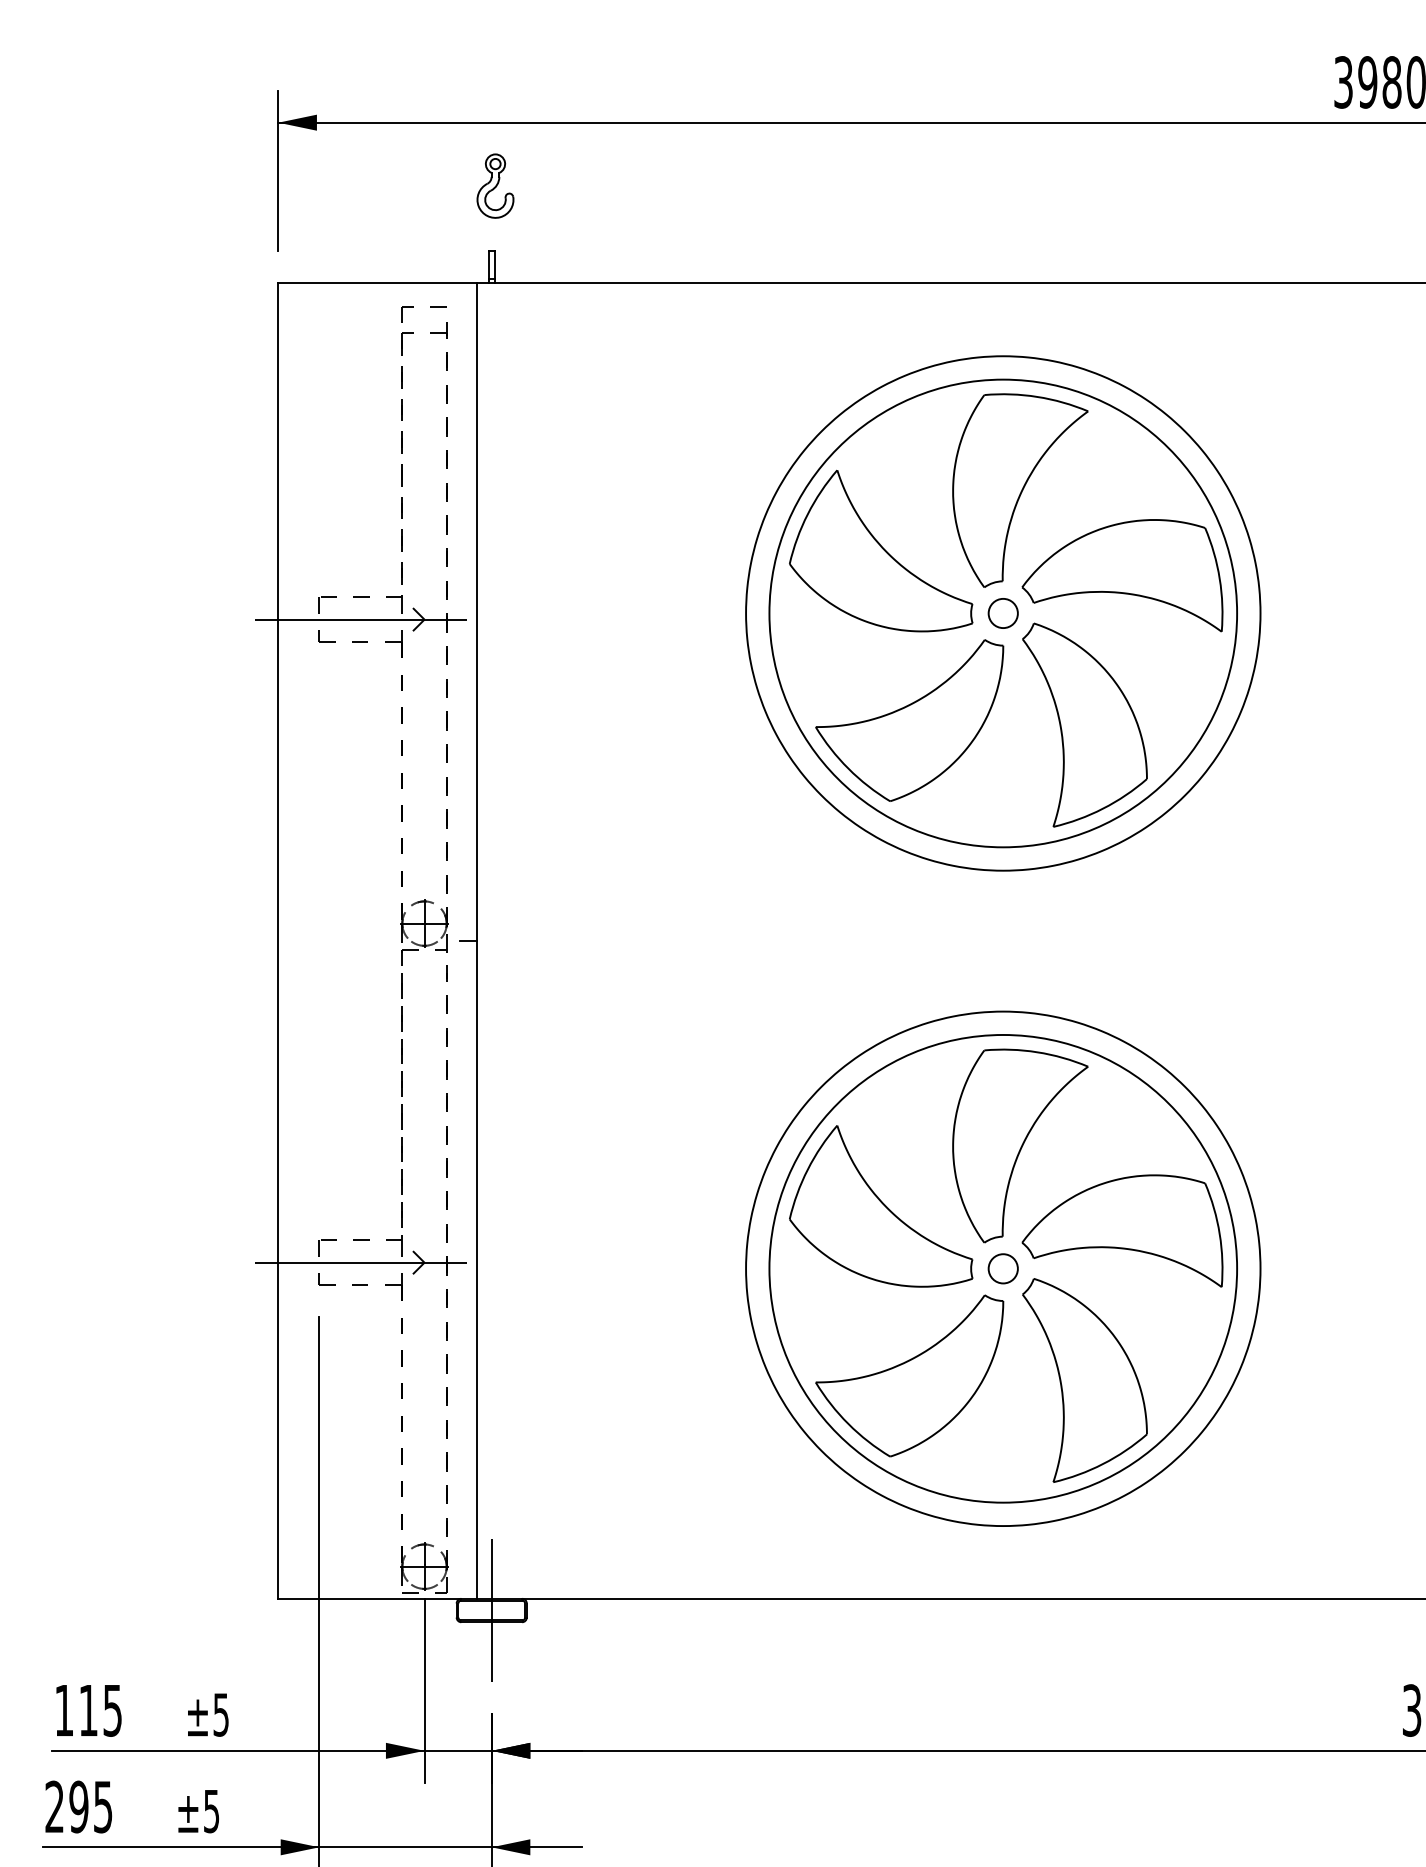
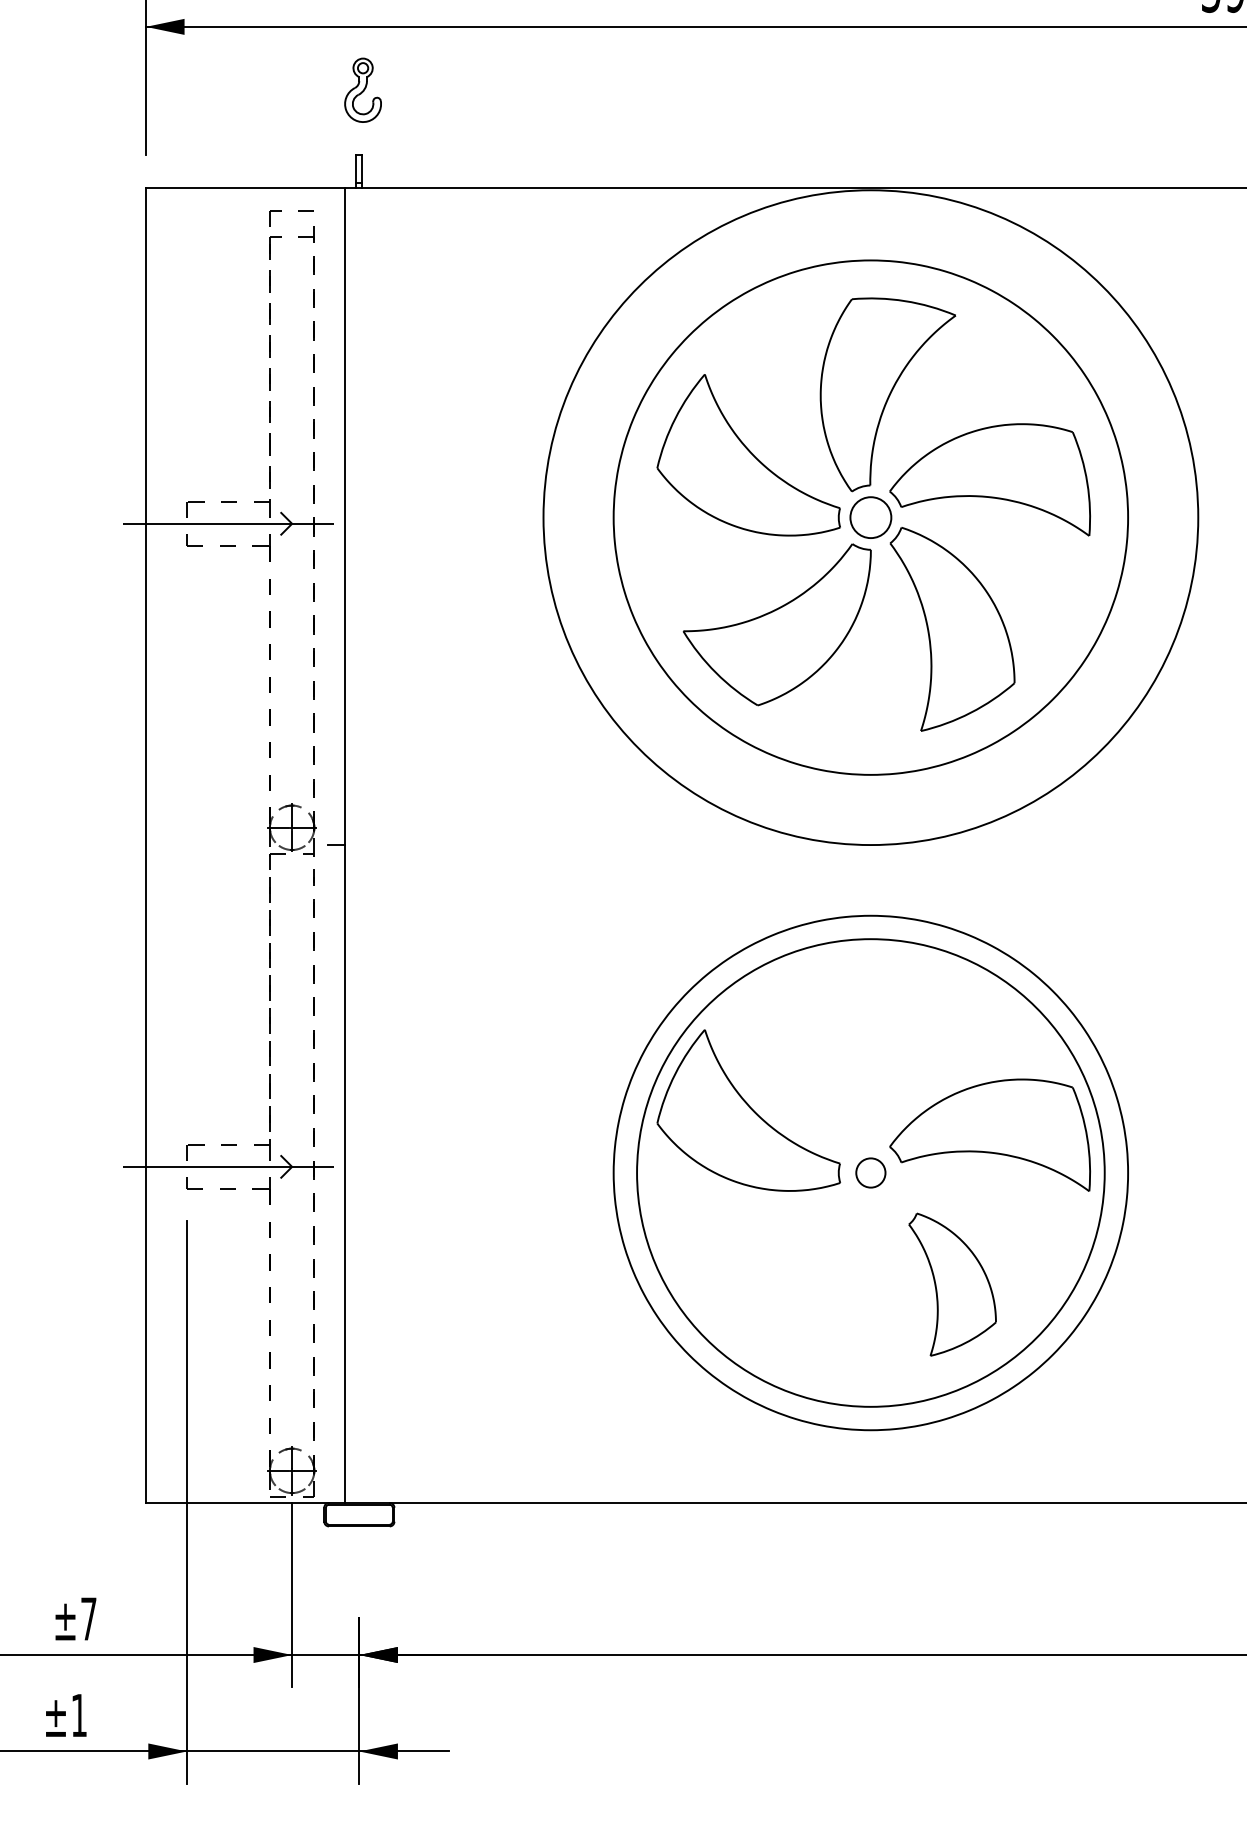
circle: (1002, 613) -> (870, 517), size x1.4
circle: (1003, 613) -> (871, 517), size x1.4
part: (1020, 1145) -> (888, 1049), removed
part: (909, 1375) -> (777, 1279), removed
part: (1084, 1380) -> (952, 1284), size x0.7
line: (491, 1610) -> (359, 1514), removed
text: (220, 1714) -> (88, 1618), ±5 -> ±7
text: (211, 1811) -> (79, 1715), ±5 -> ±1

